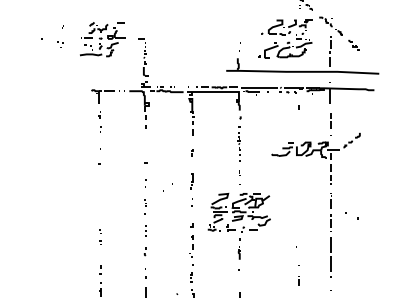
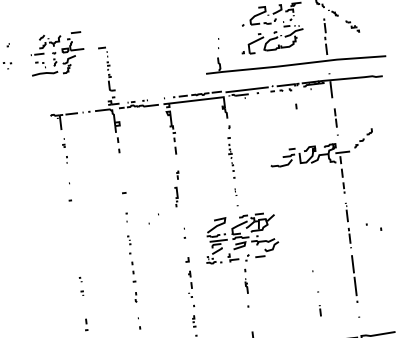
part: (191, 181) -> (175, 197), moved
part: (145, 230) -> (133, 272), size x1.6

